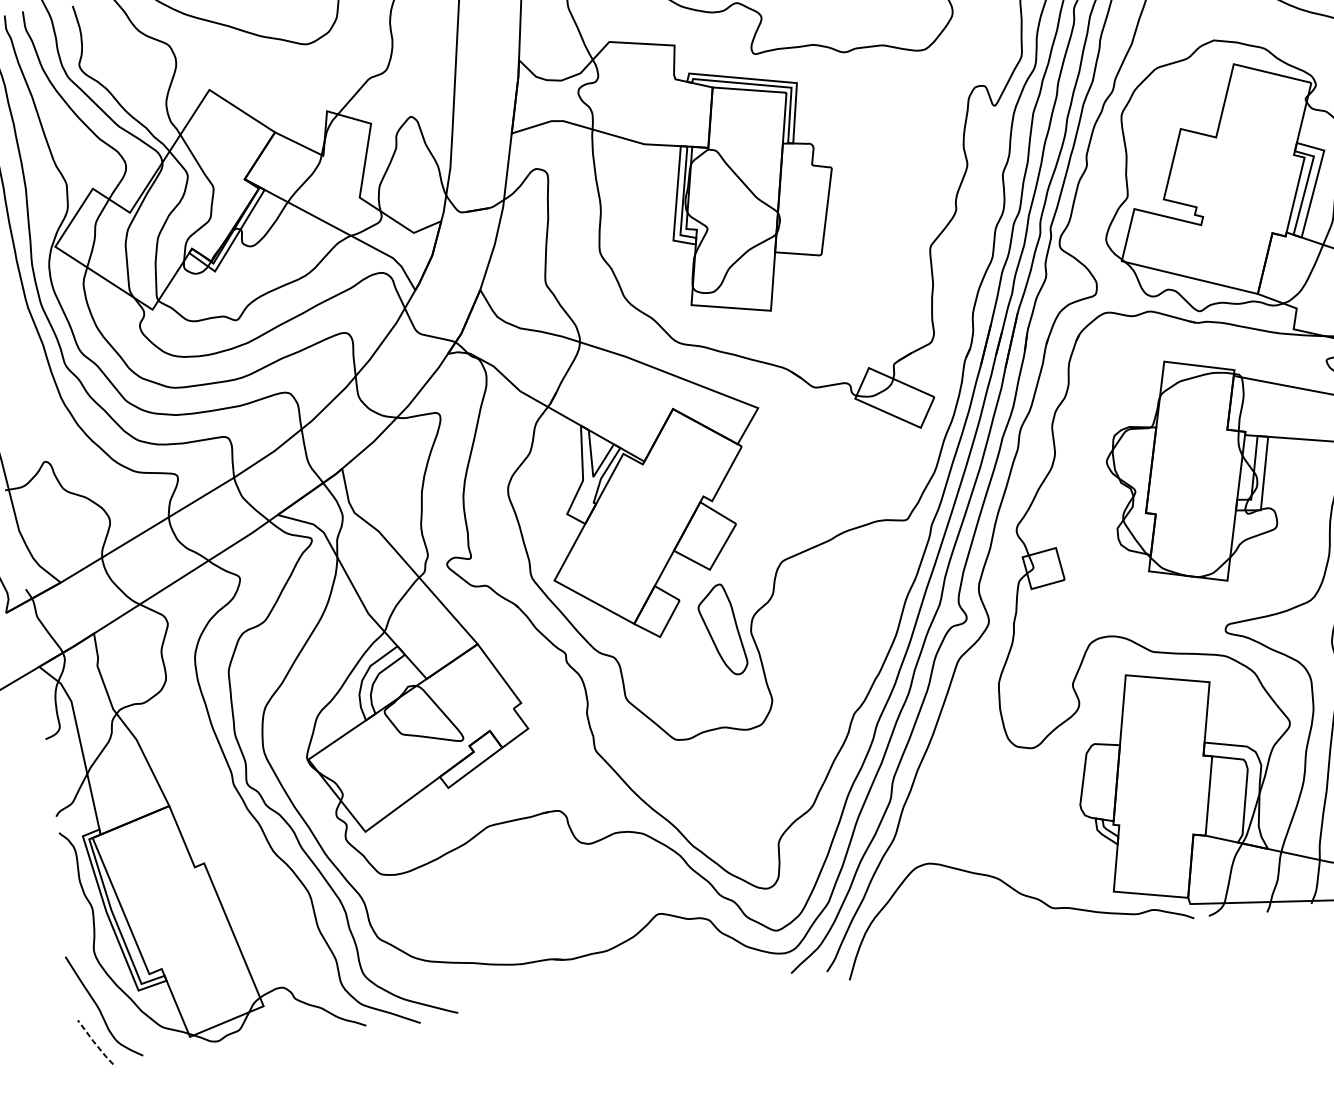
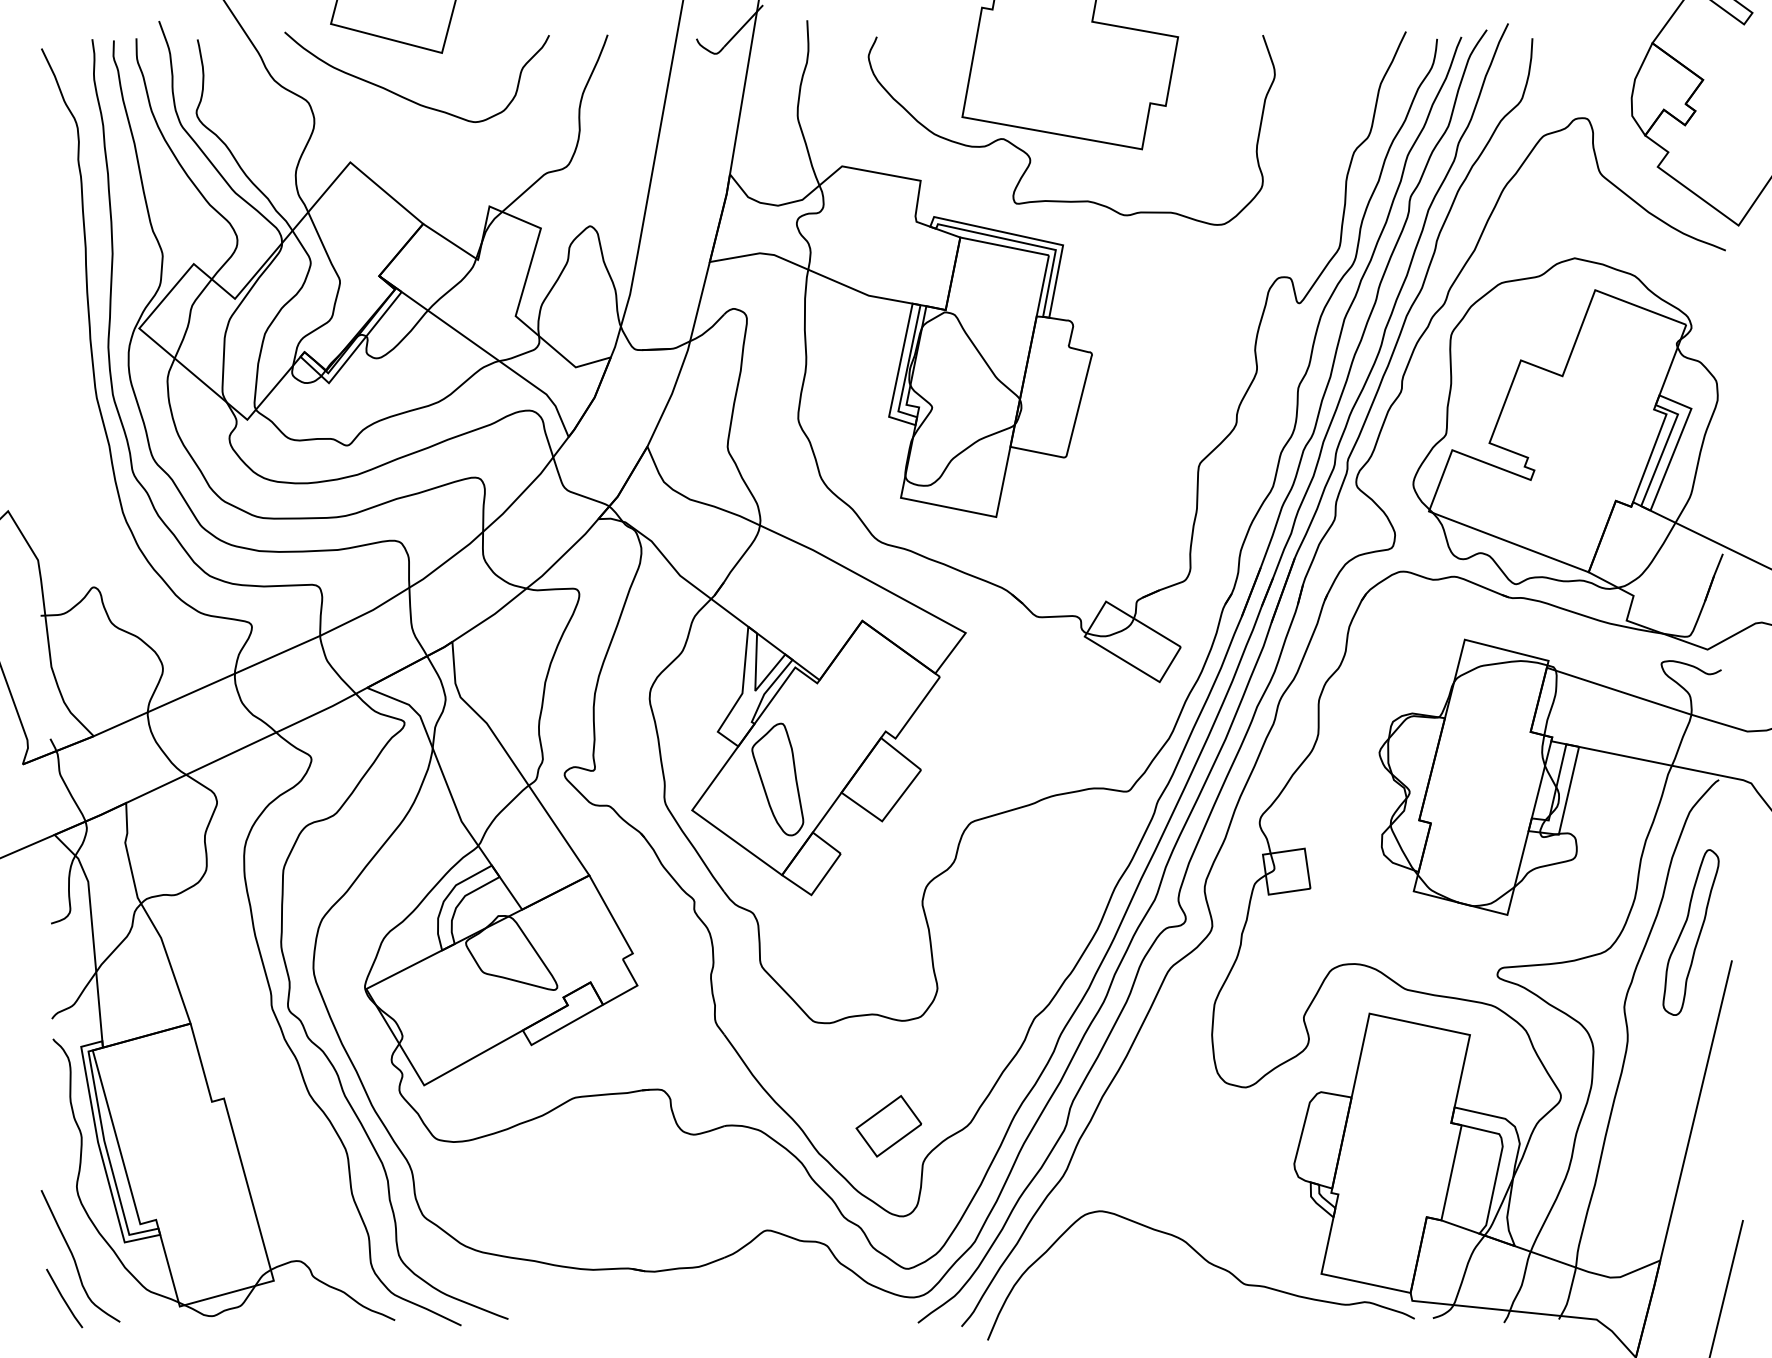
part: (722, 630) -> (777, 779), moved
part: (746, 816) -> (888, 1126), added
line: (94, 1042) -> (63, 1298), dashed -> solid

